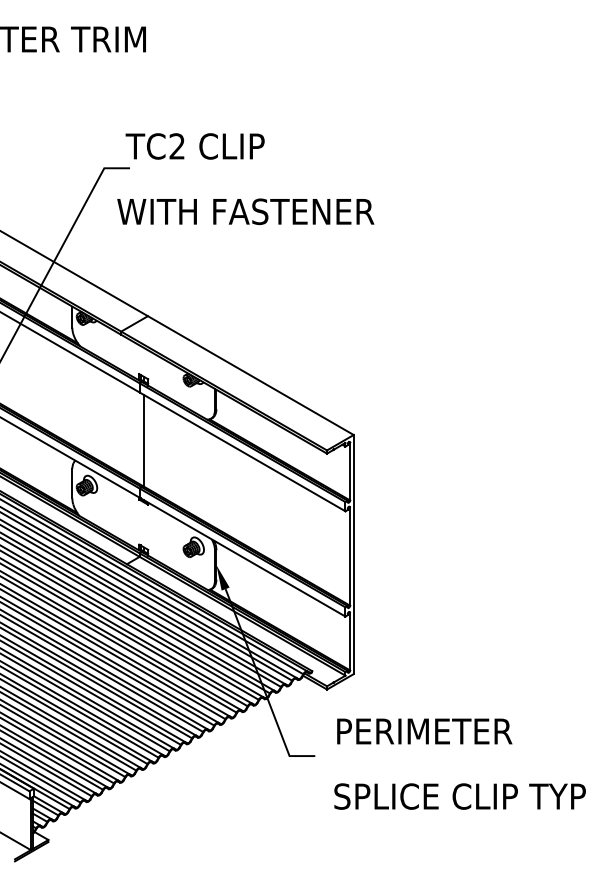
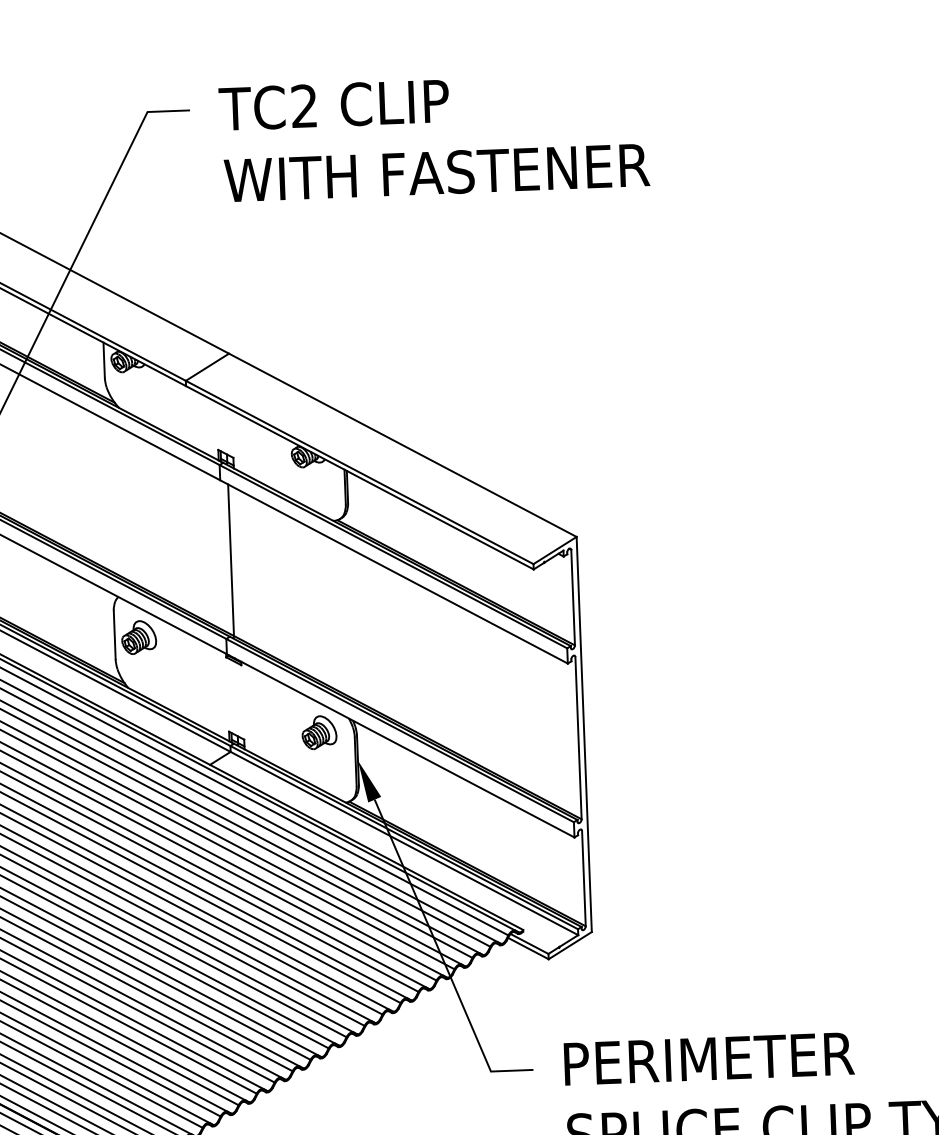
text: (194, 146) -> (332, 105), moved
text: (245, 211) -> (436, 172), moved
text: (424, 731) -> (708, 1058), moved

